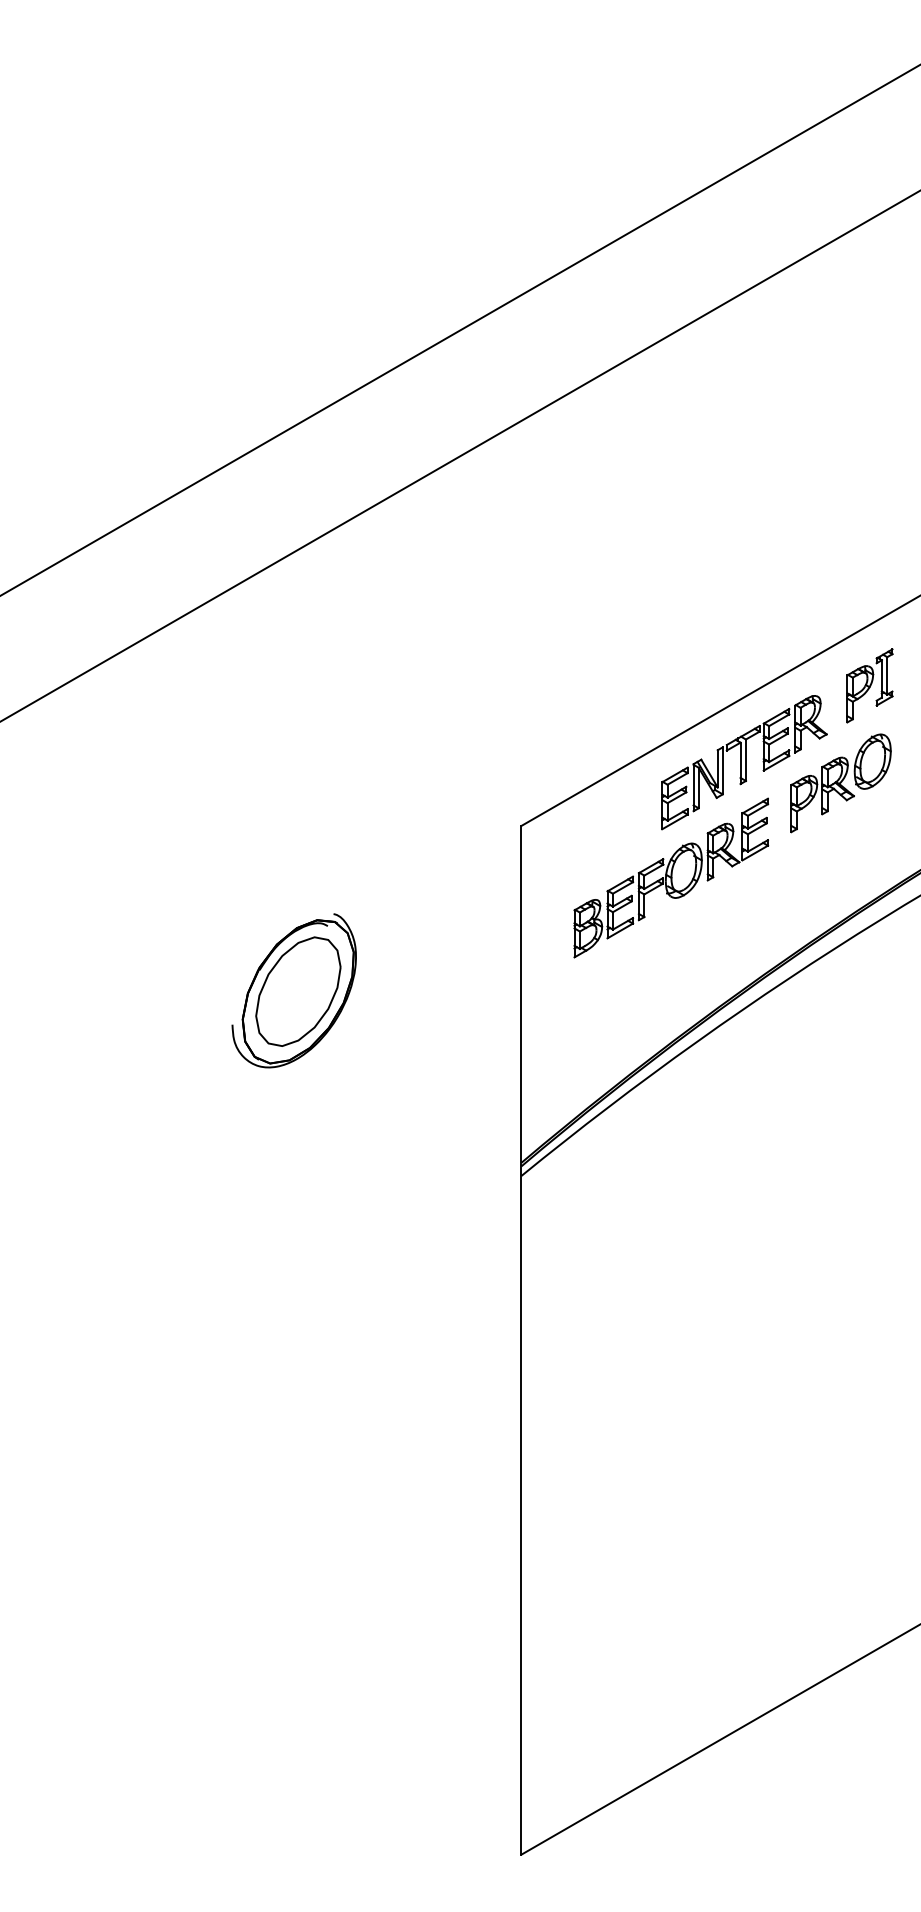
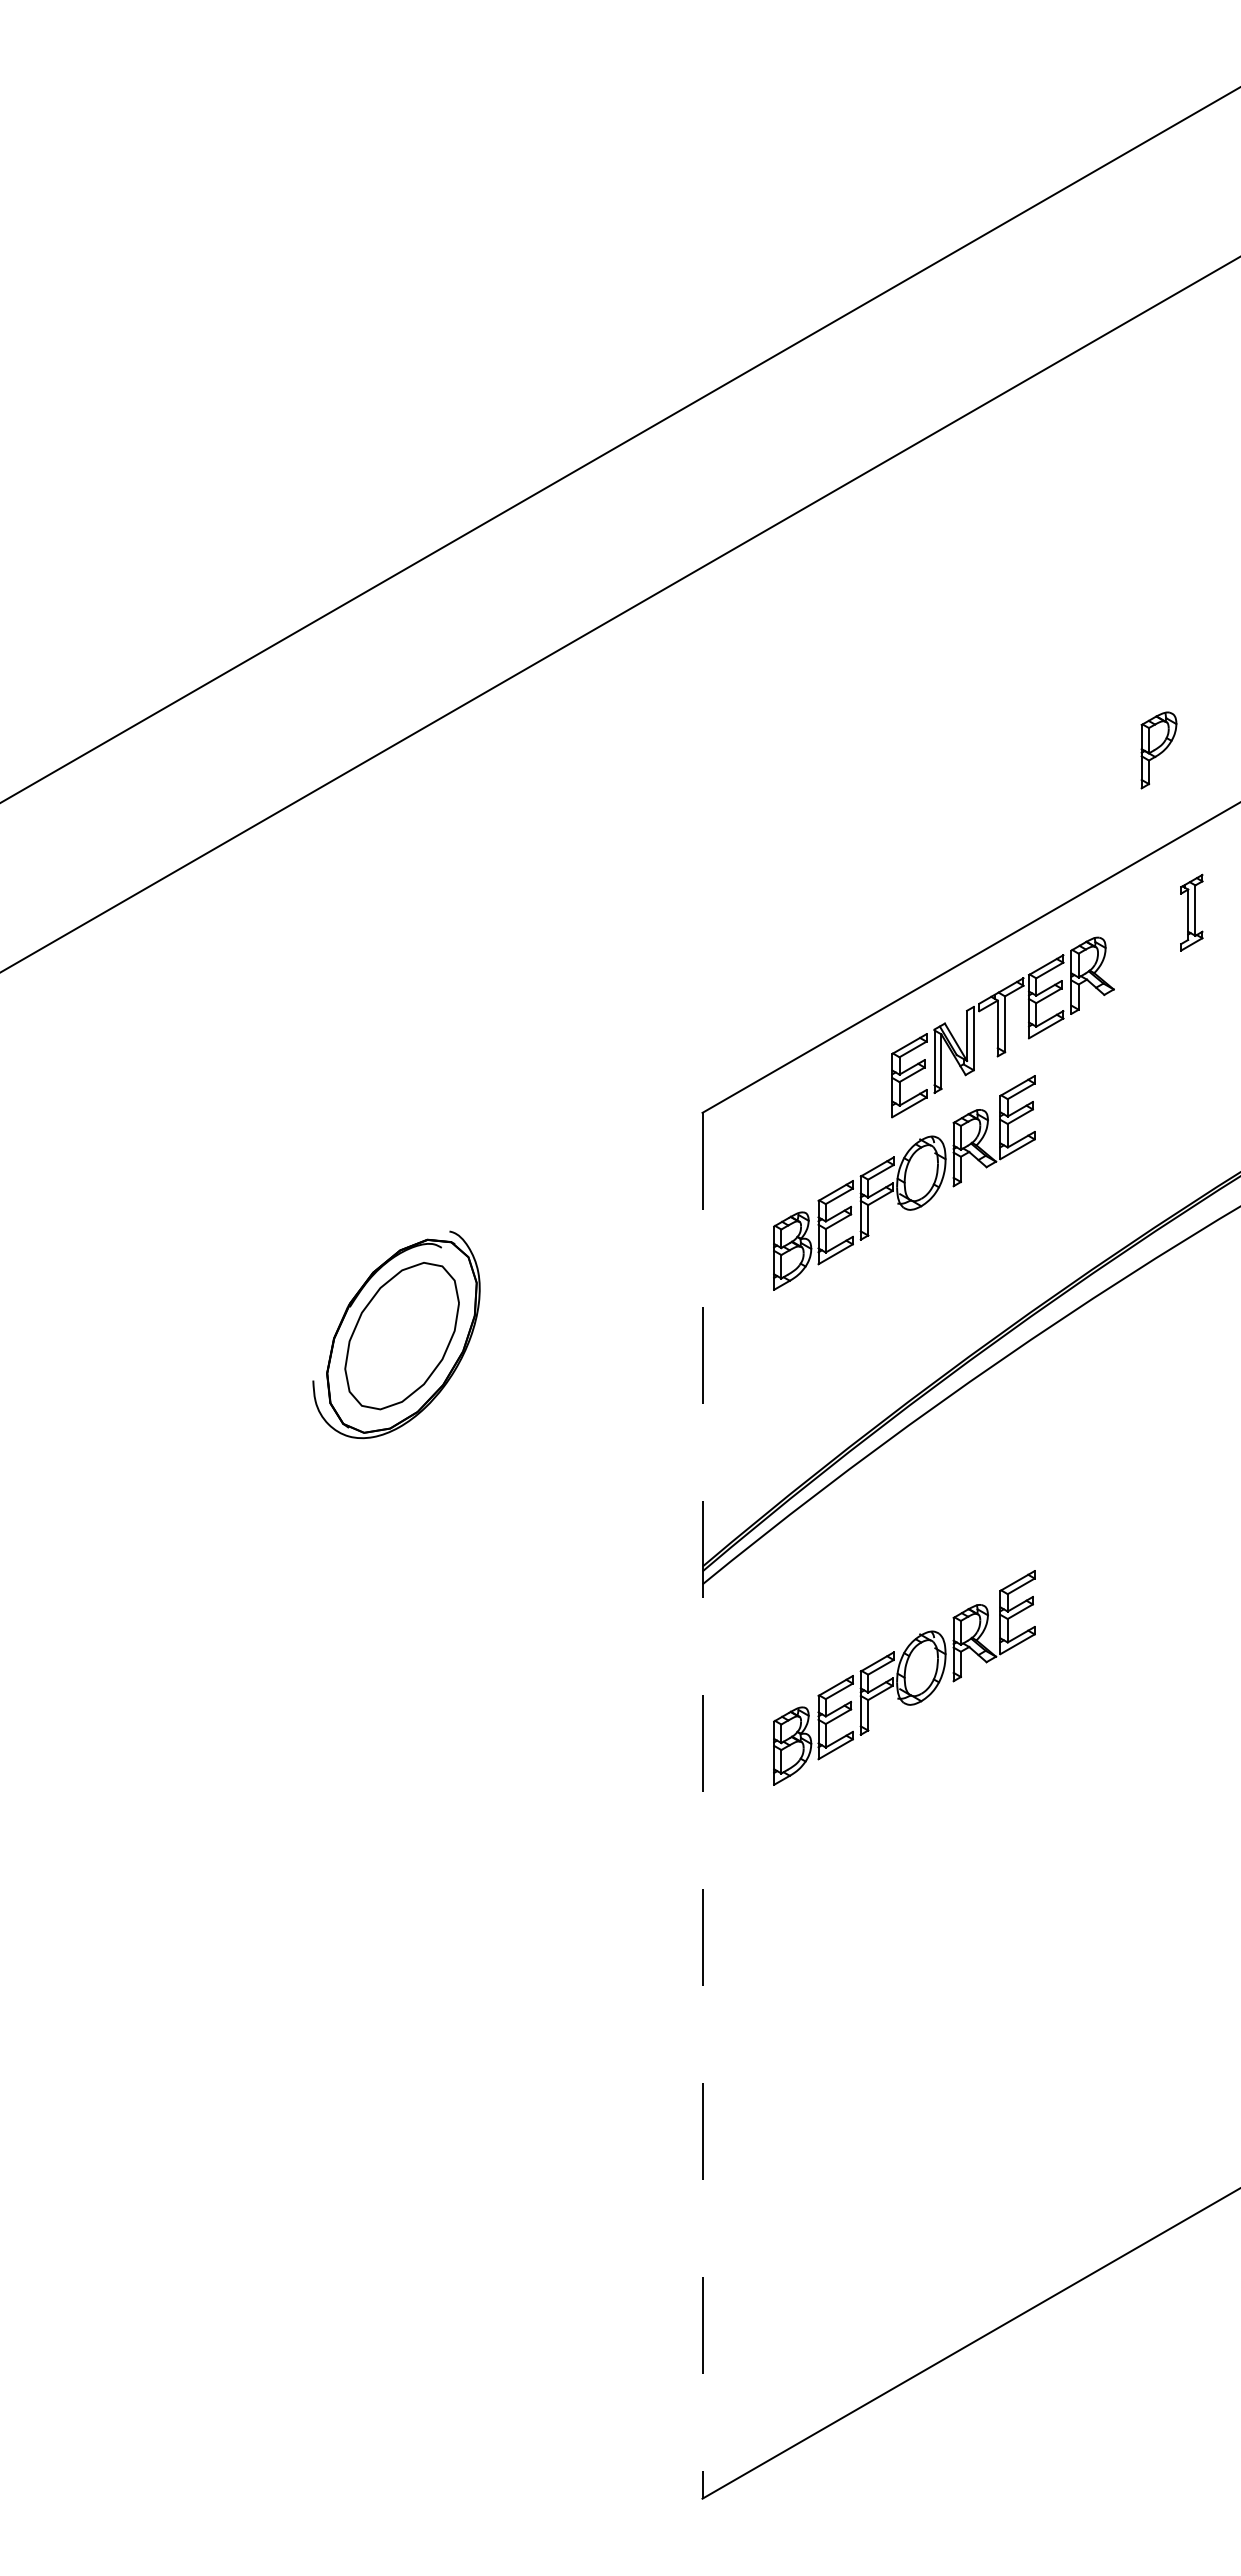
part: (859, 694) -> (1158, 750), moved
part: (841, 783) -> (1133, 1055), removed
part: (671, 1245) -> (904, 1677), added
line: (521, 1340) -> (702, 1805), solid -> dashed

